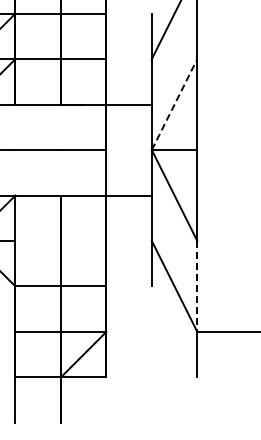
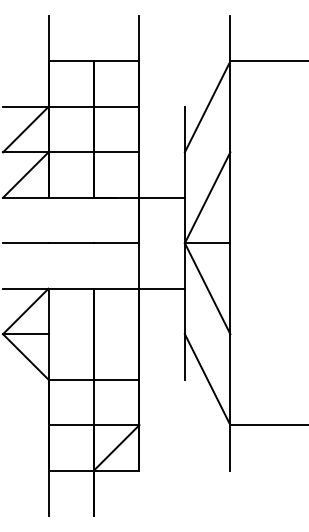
line: (174, 104) -> (207, 197), dashed -> solid
line: (197, 287) -> (230, 380), dashed -> solid

